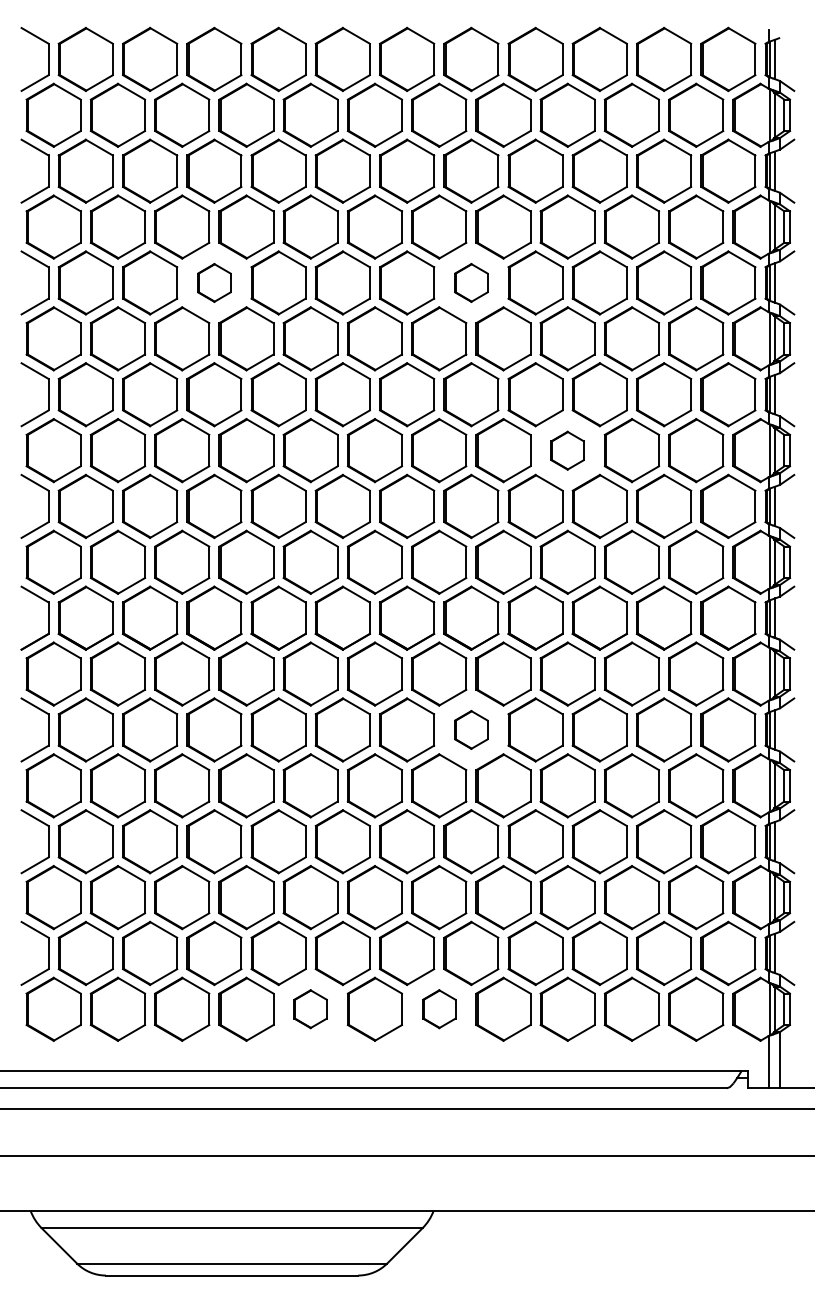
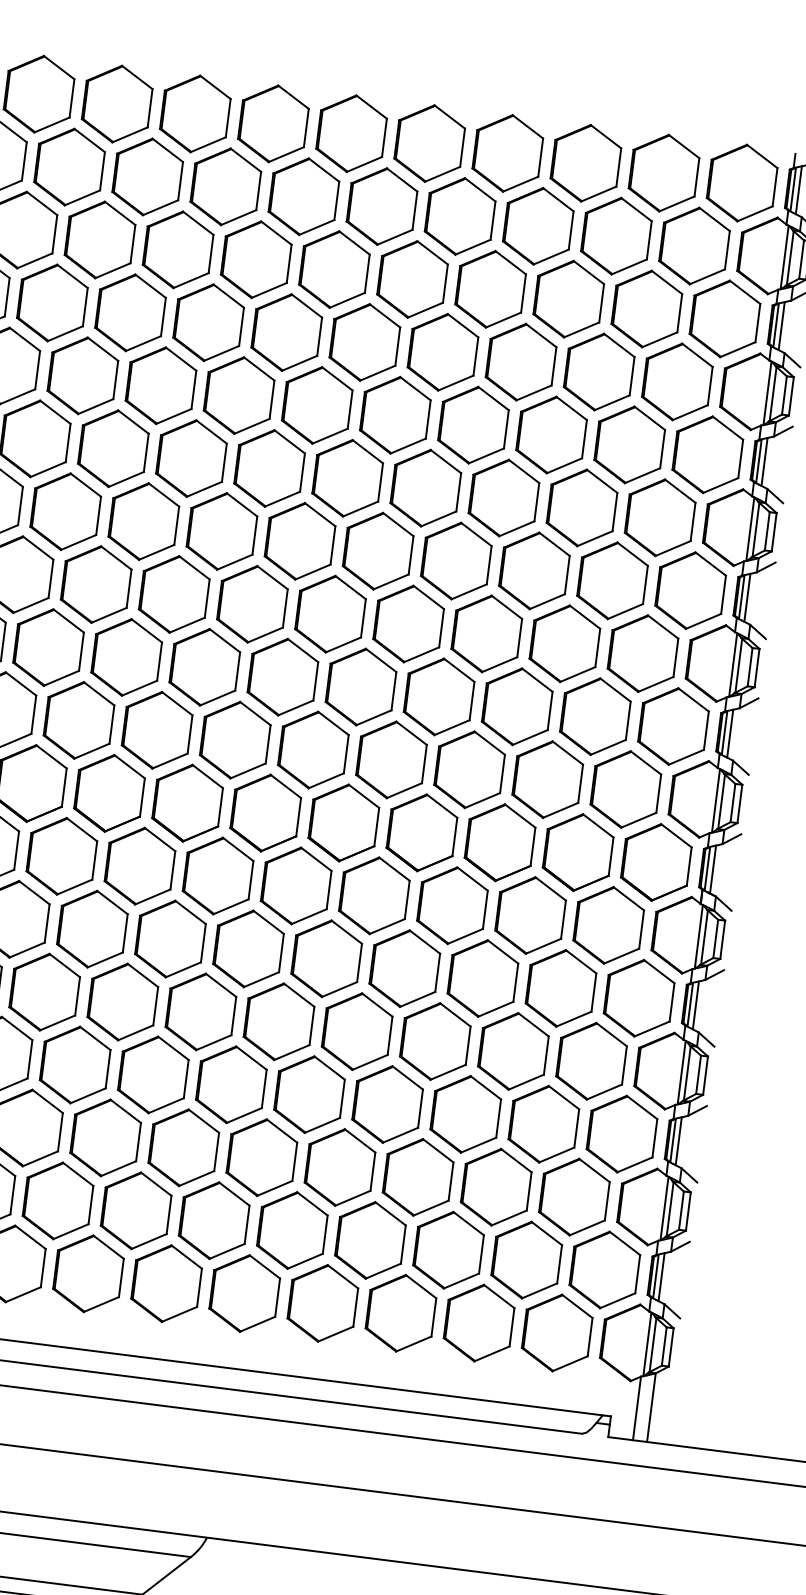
part: (214, 282) -> (83, 375), size x1.67
part: (471, 282) -> (395, 414), size x1.67
part: (567, 450) -> (486, 633), size x1.67
part: (471, 729) -> (326, 958), size x1.67
part: (310, 1008) -> (88, 1272), size x1.67
part: (439, 1008) -> (245, 1292), size x1.67

